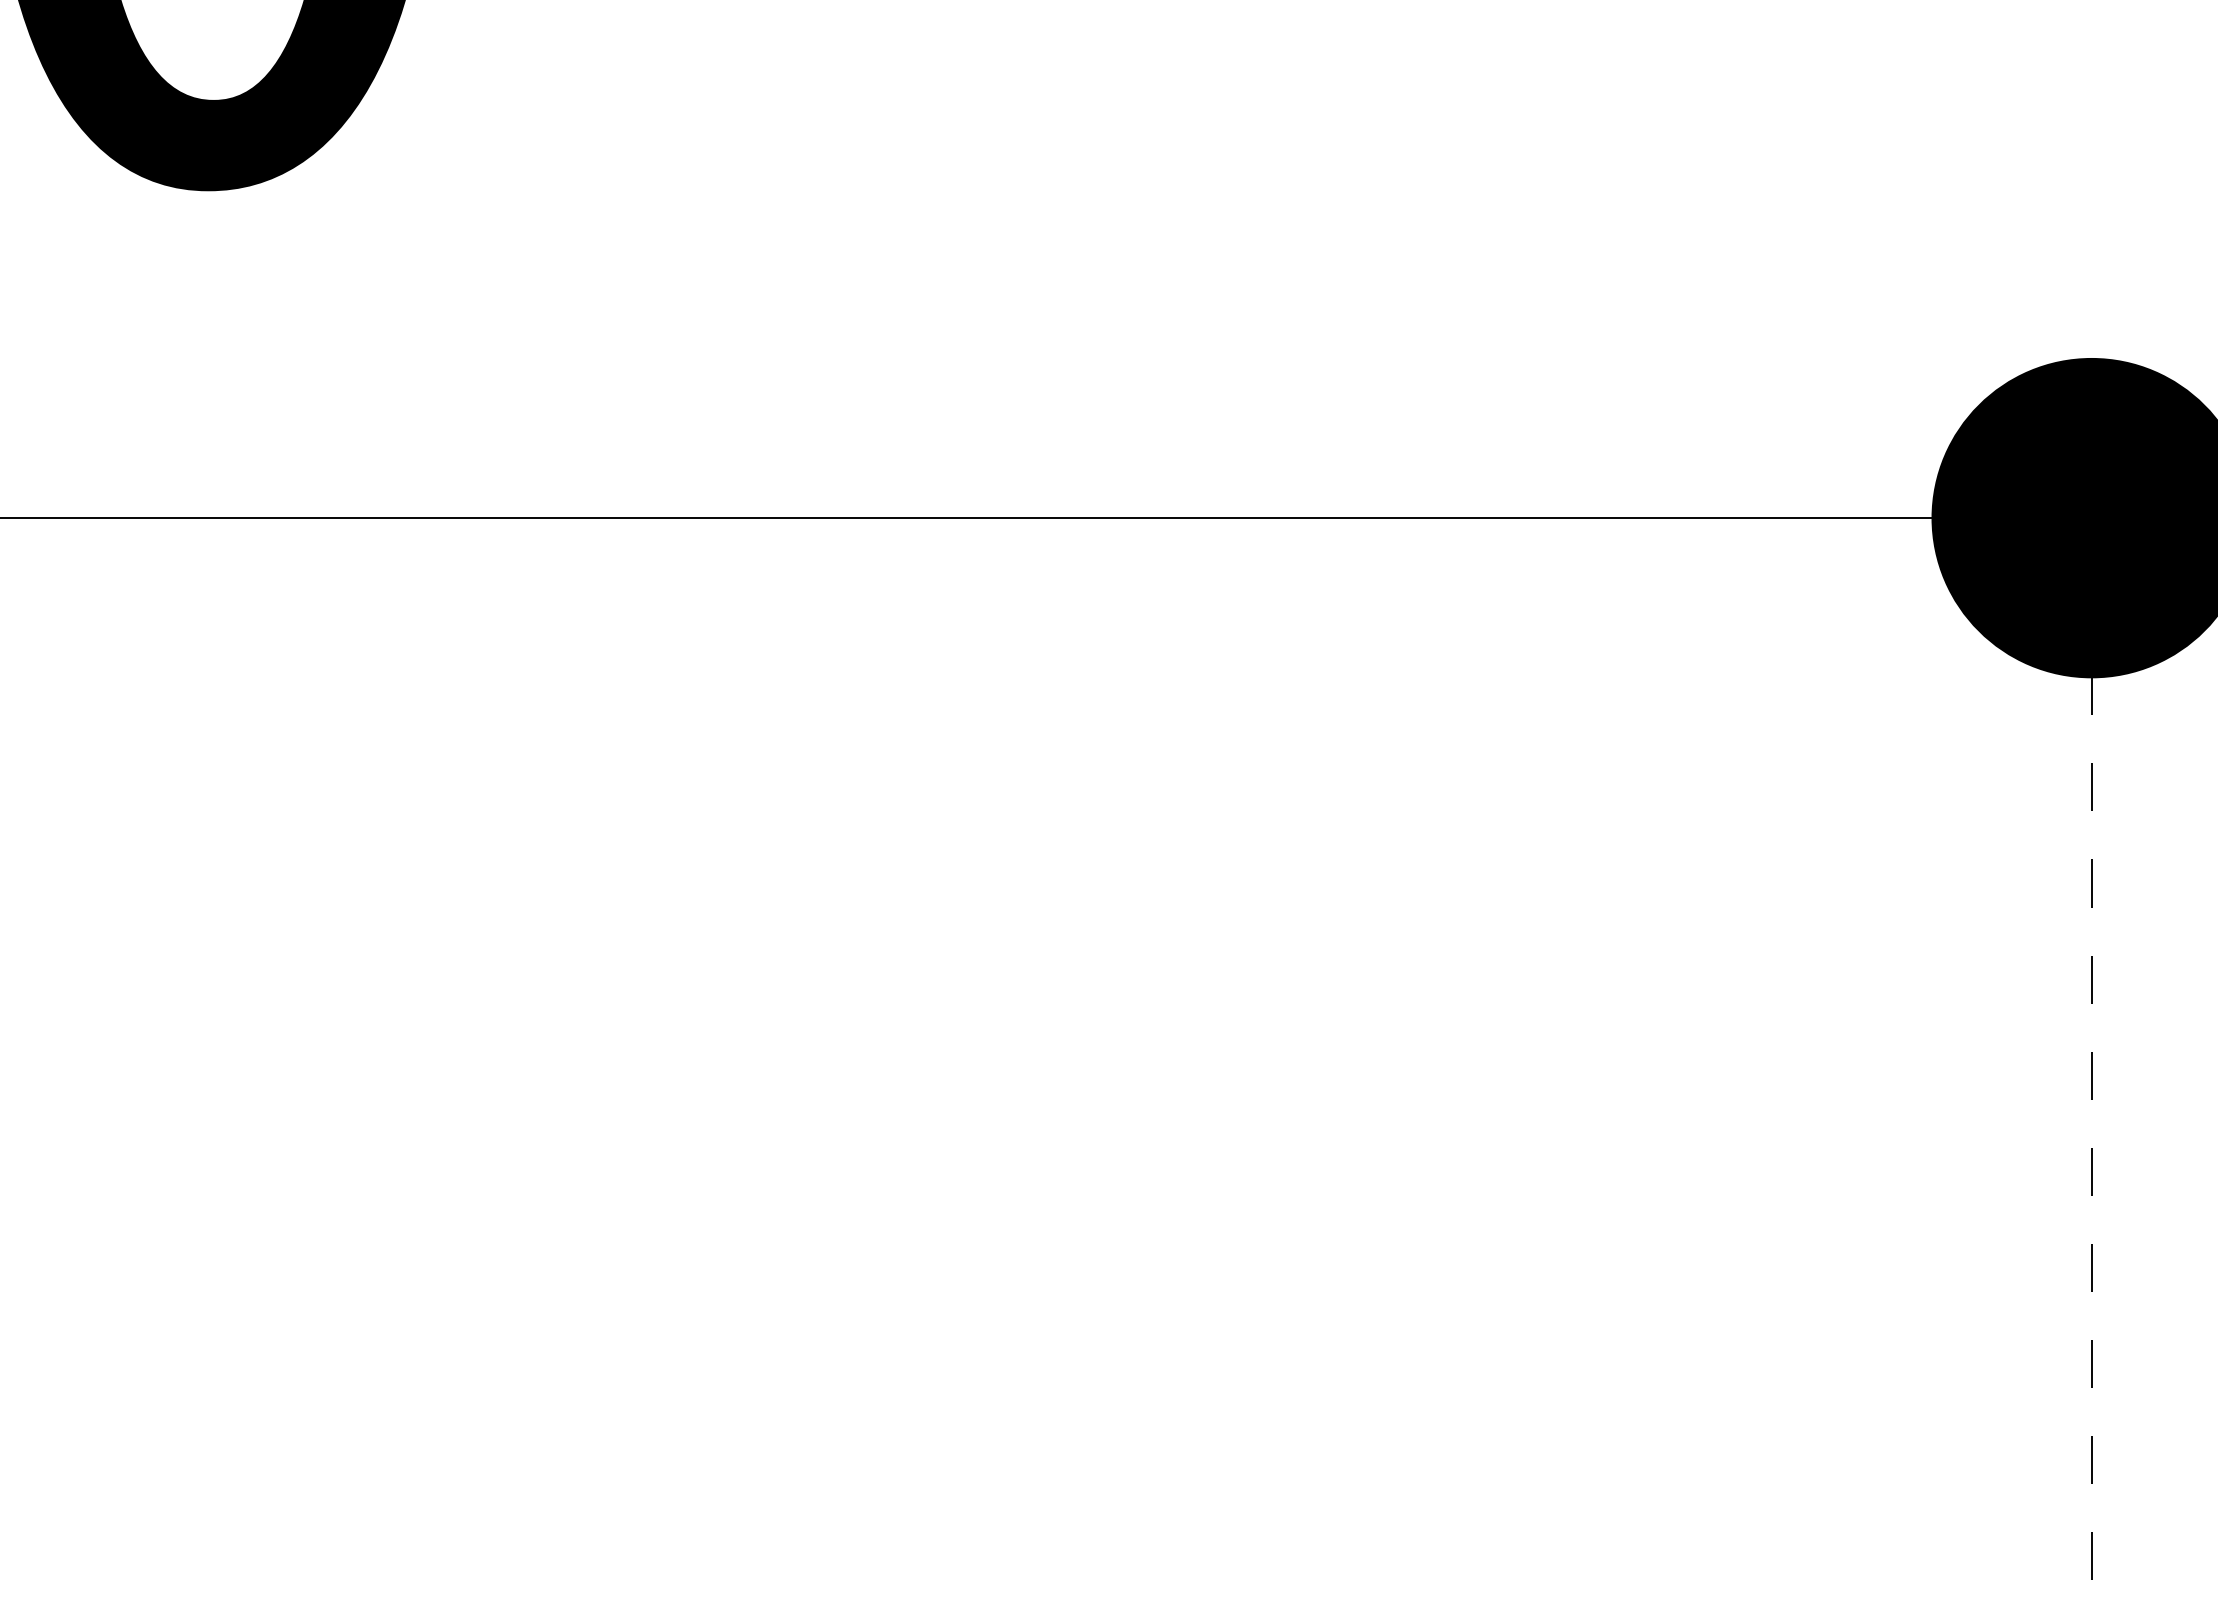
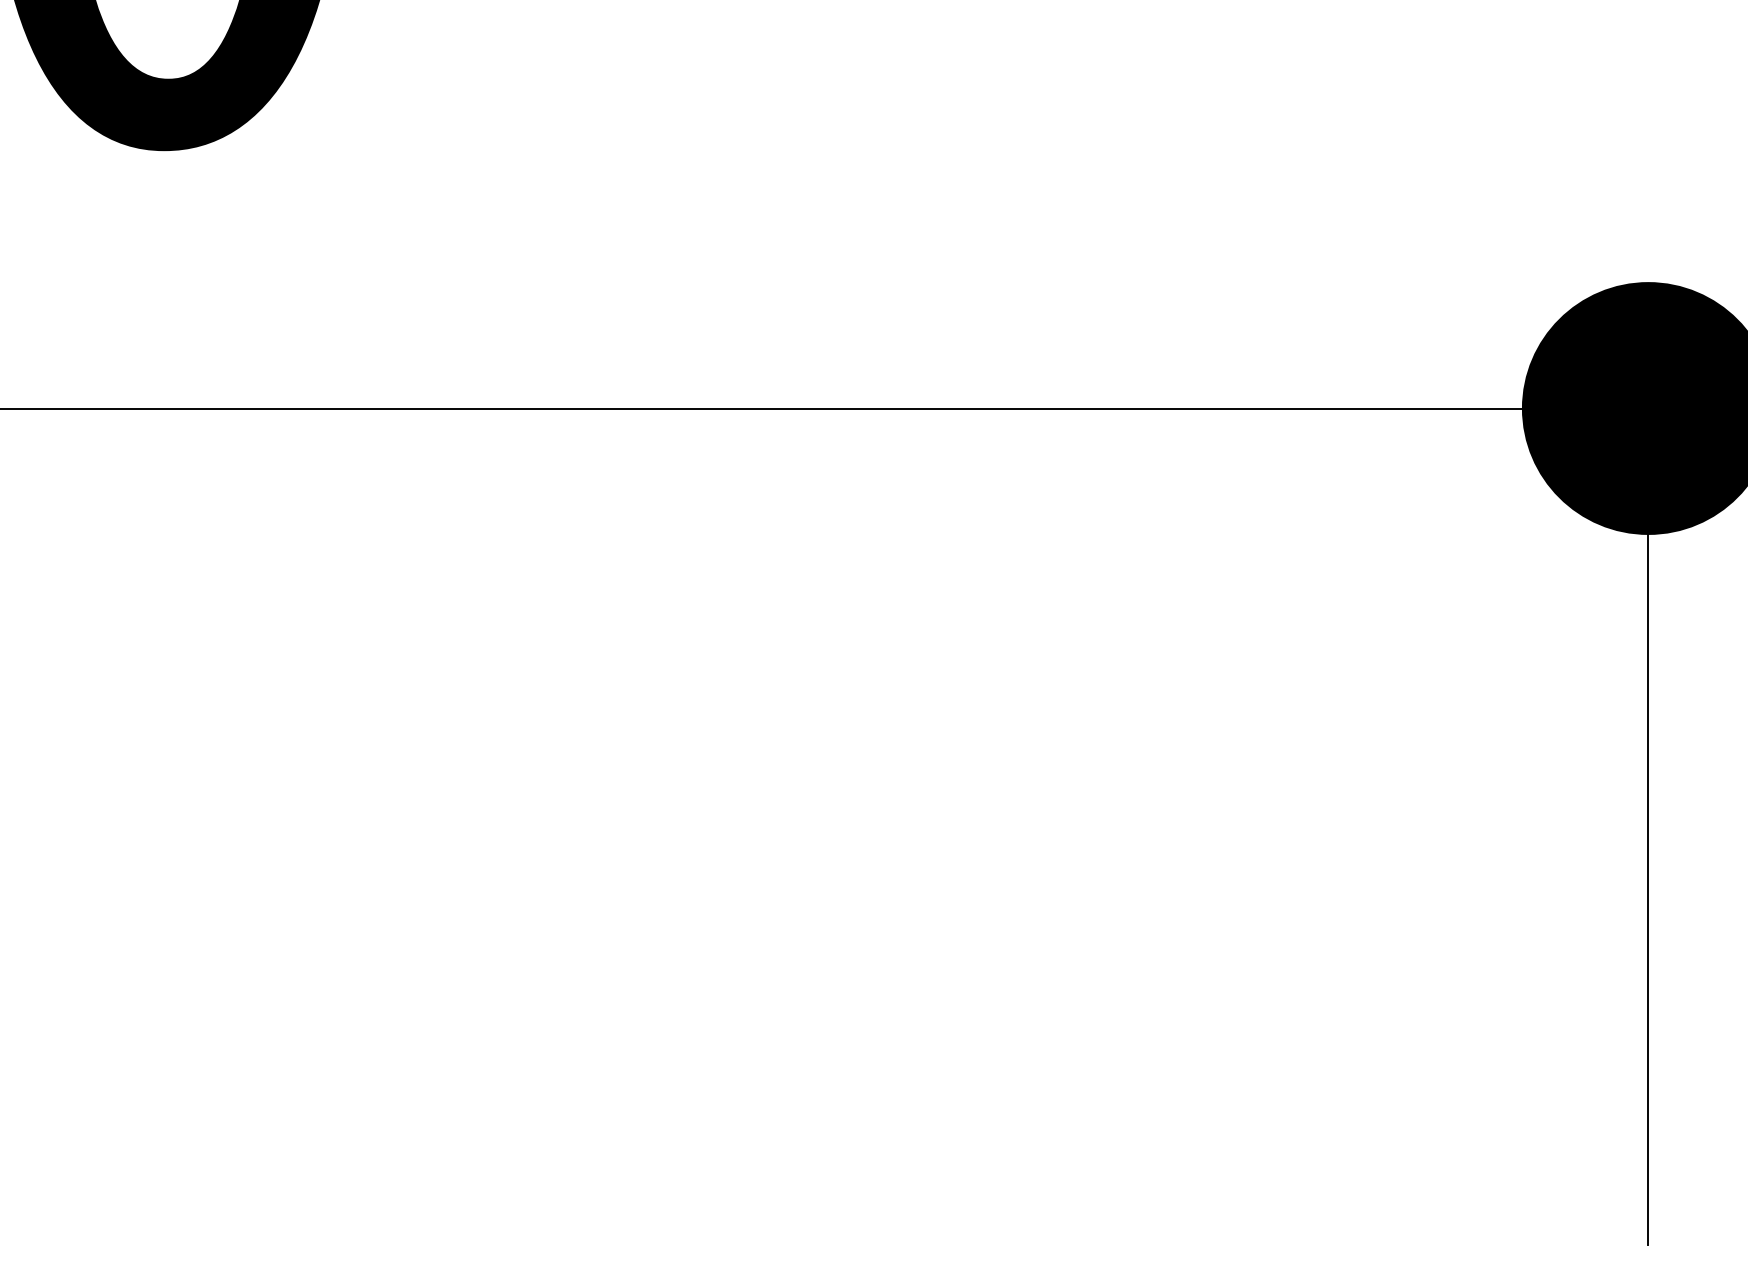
line: (2091, 1048) -> (1648, 826), dashed -> solid

